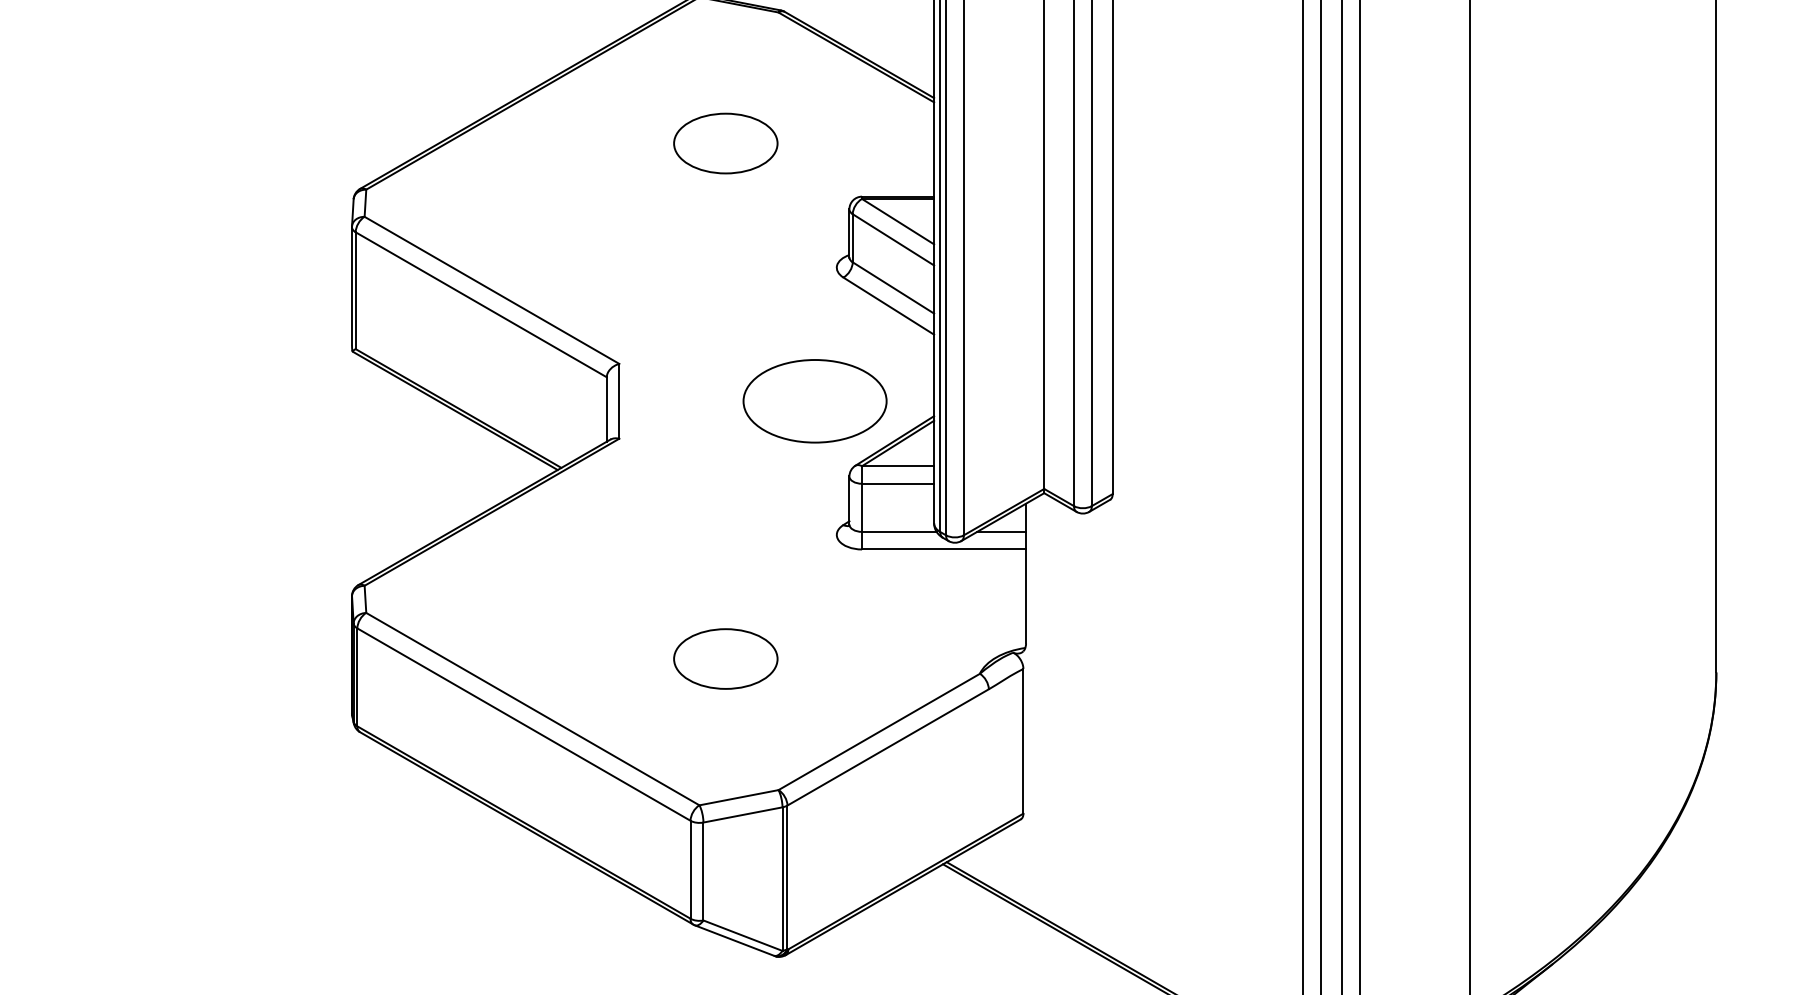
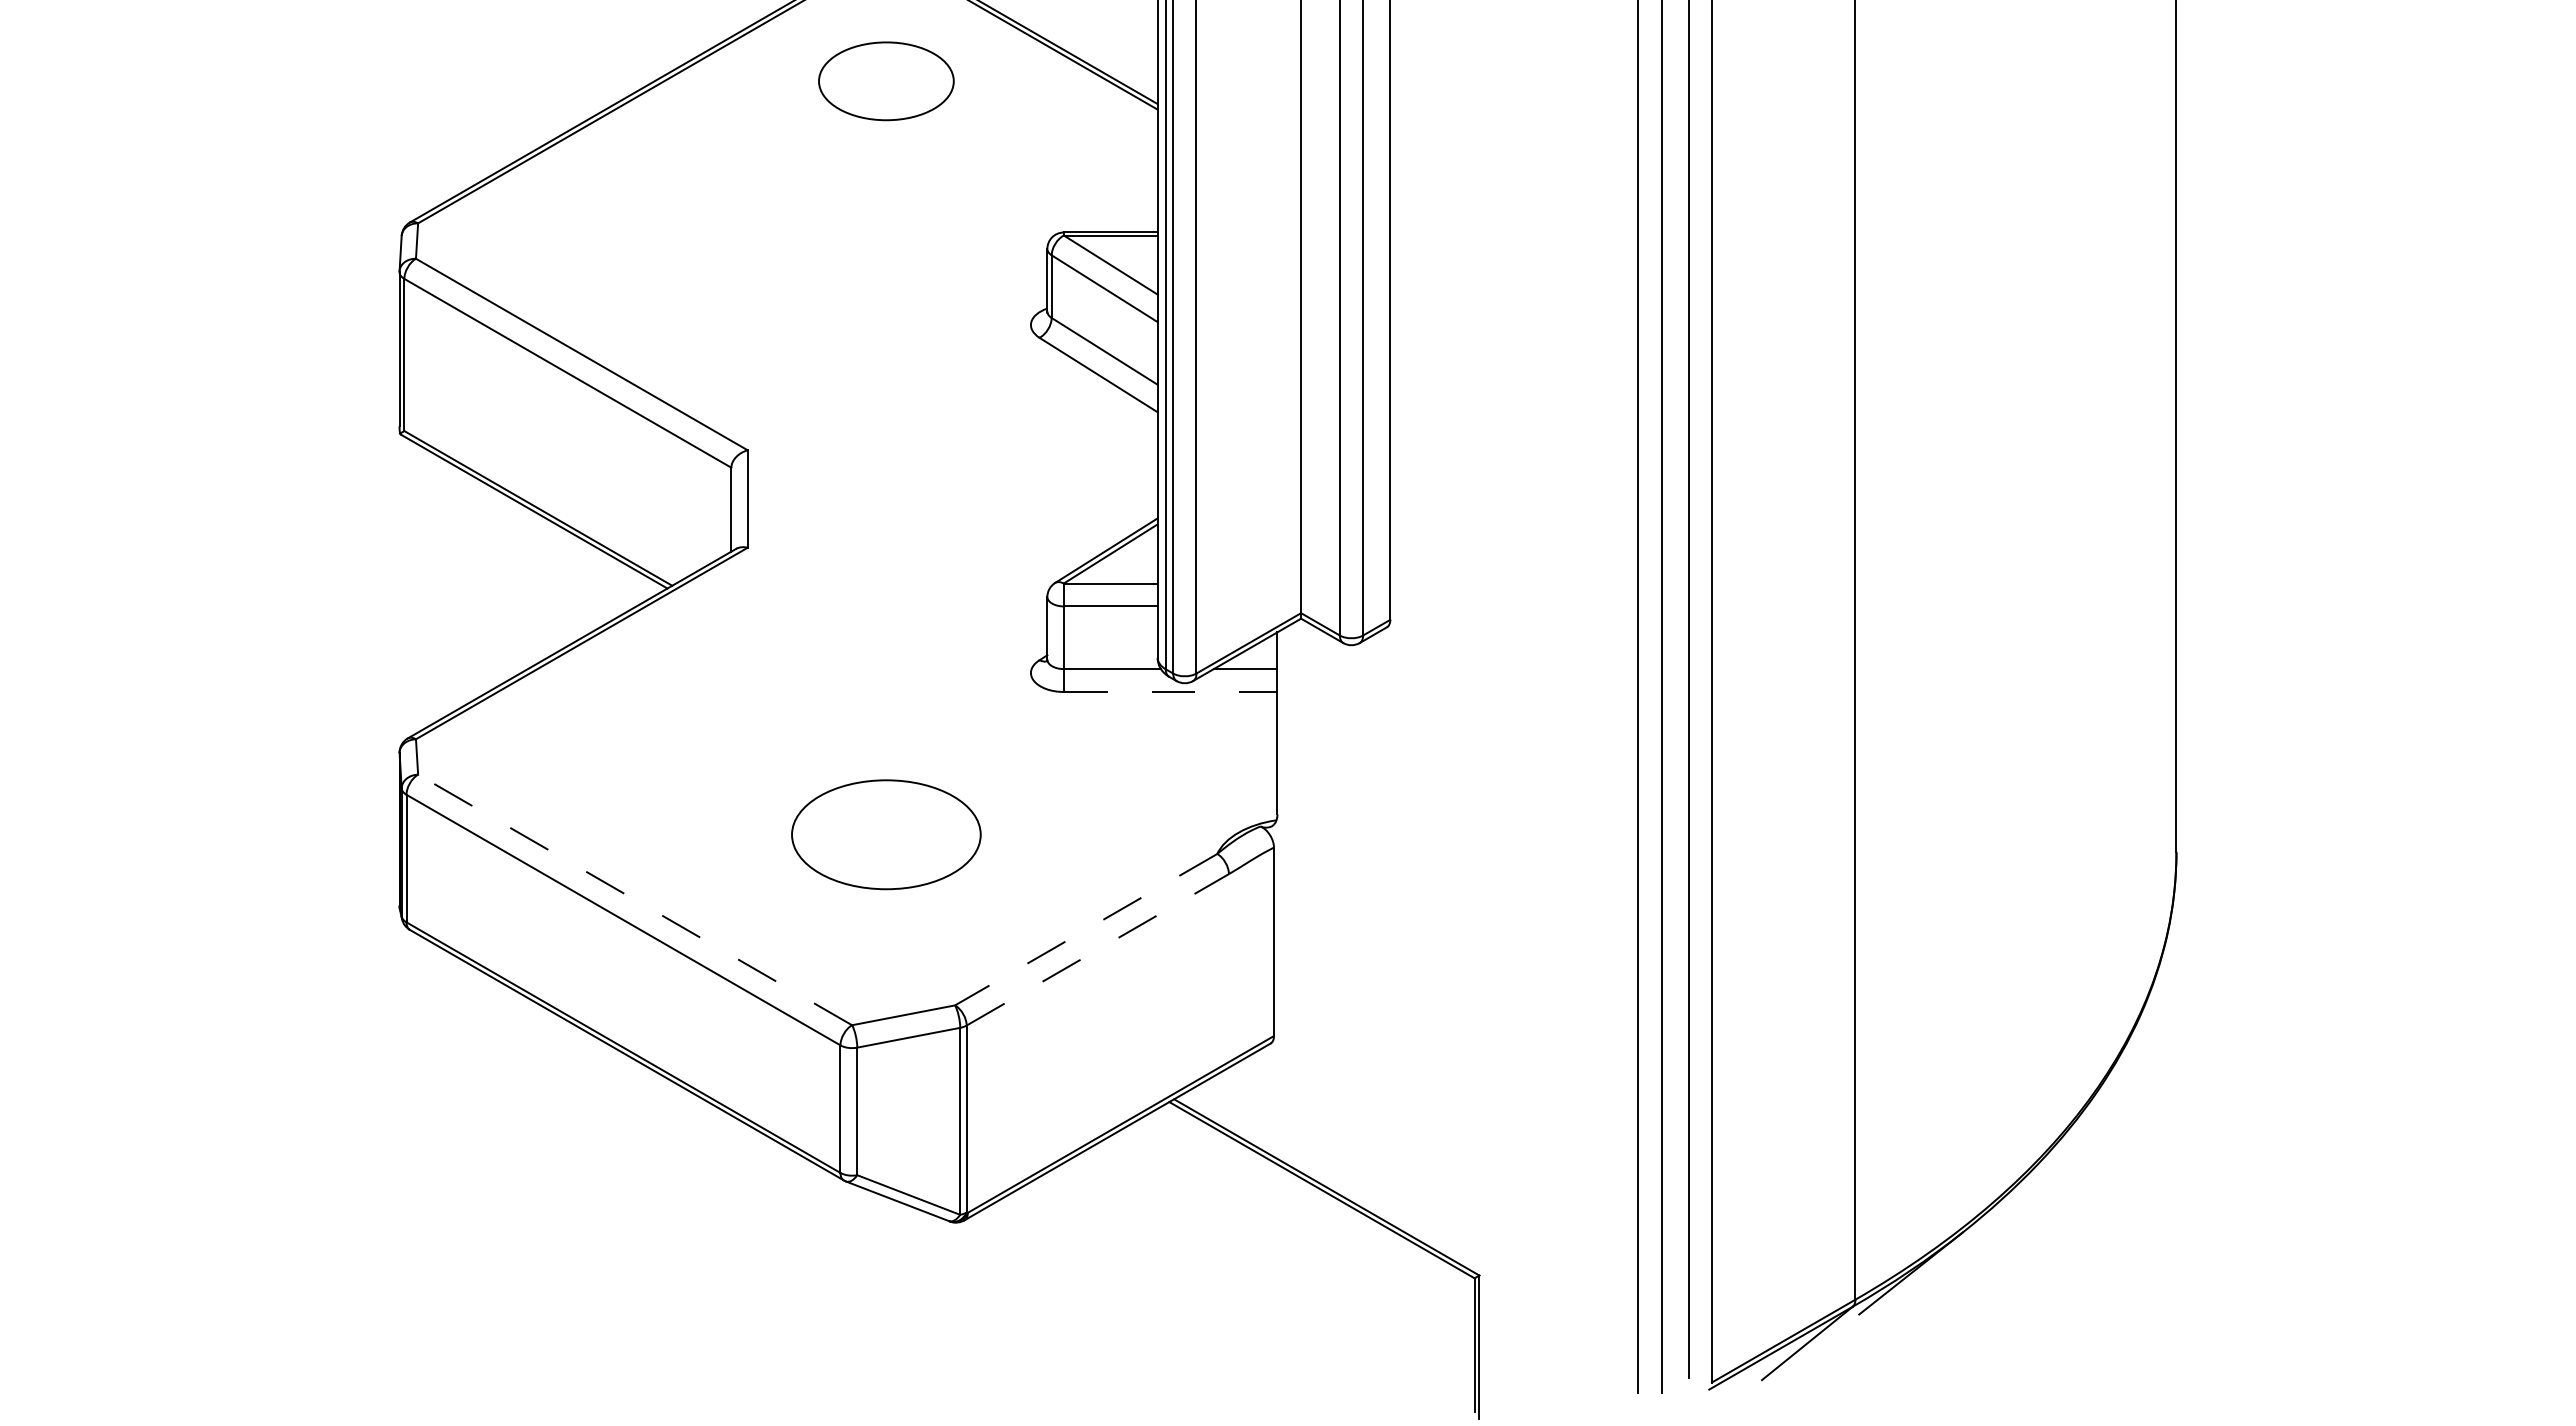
part: (725, 143) -> (886, 81), moved
part: (814, 400) -> (1002, 498), removed
line: (943, 549) -> (1170, 692), solid -> dashed
part: (725, 658) -> (886, 834), size x1.4
line: (533, 708) -> (635, 899), solid -> dashed
line: (878, 731) -> (1085, 929), solid -> dashed
line: (888, 747) -> (1098, 949), solid -> dashed

